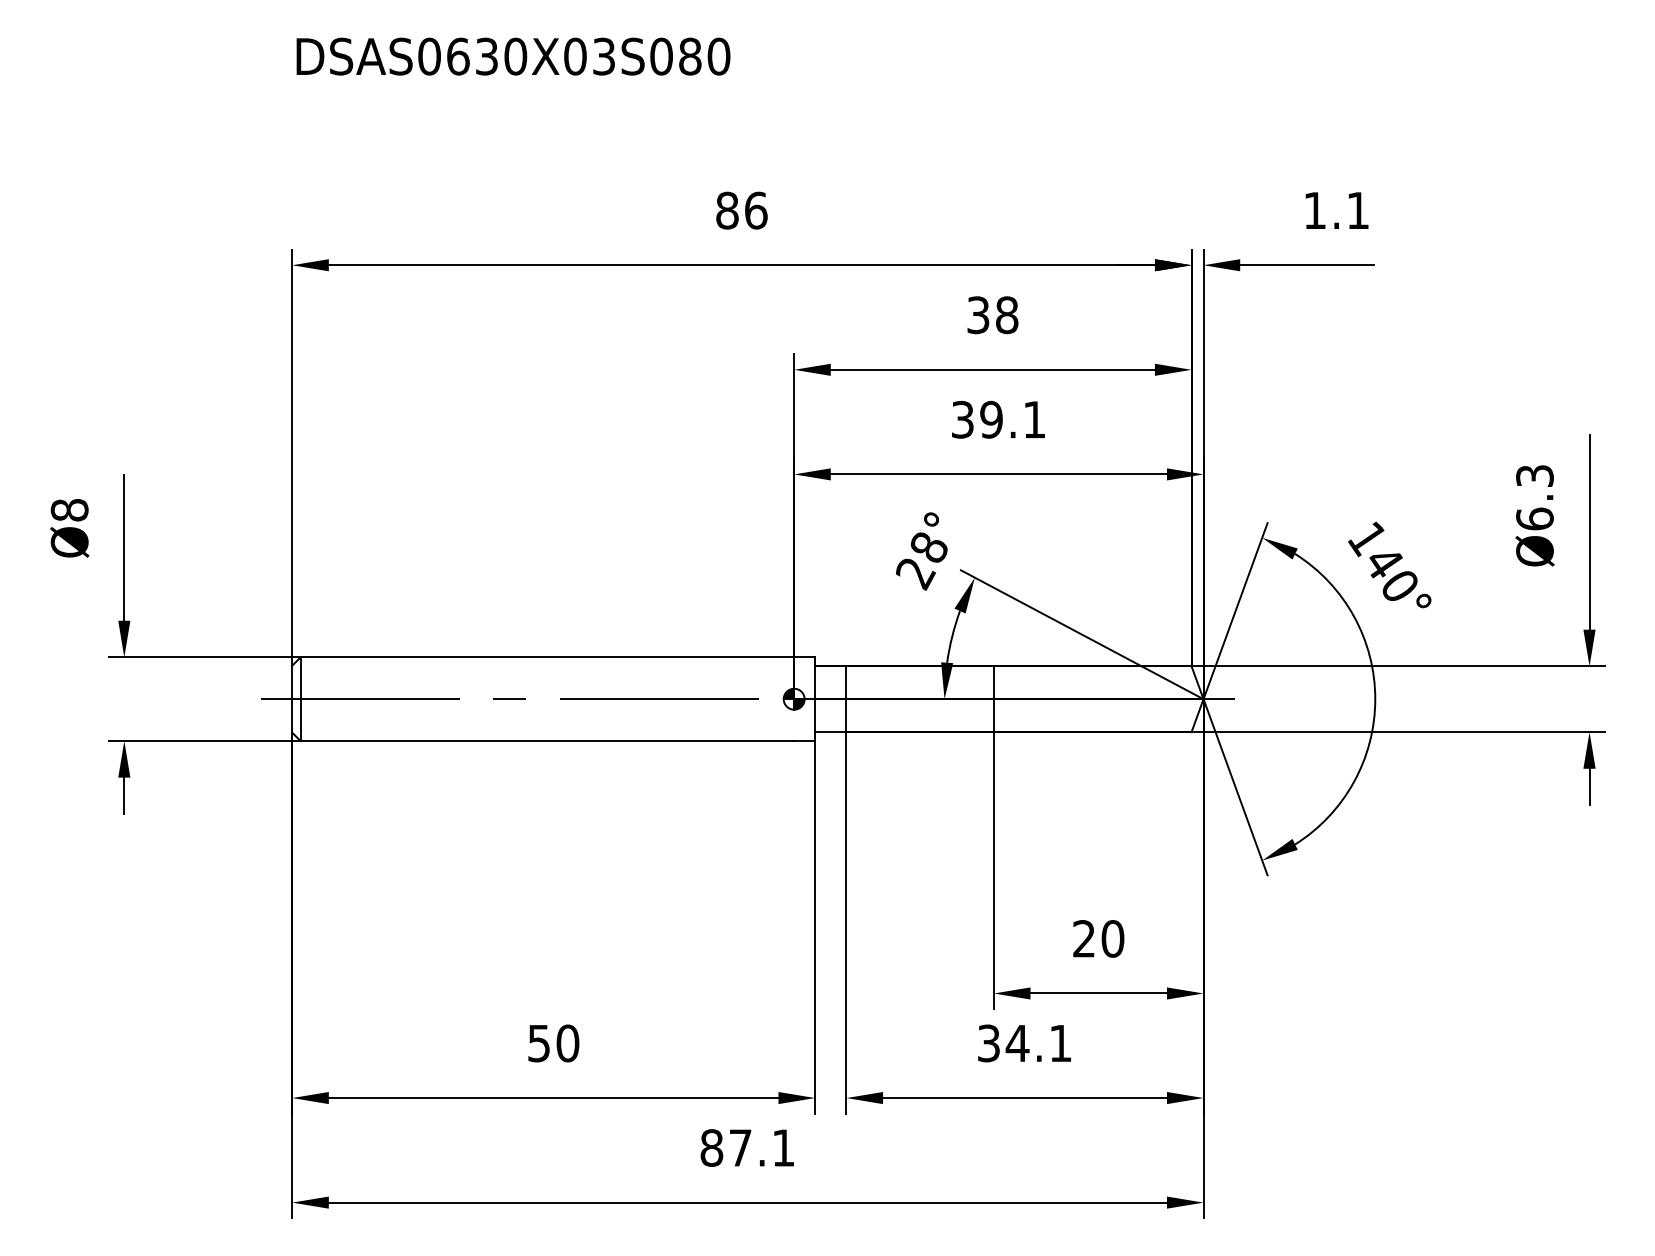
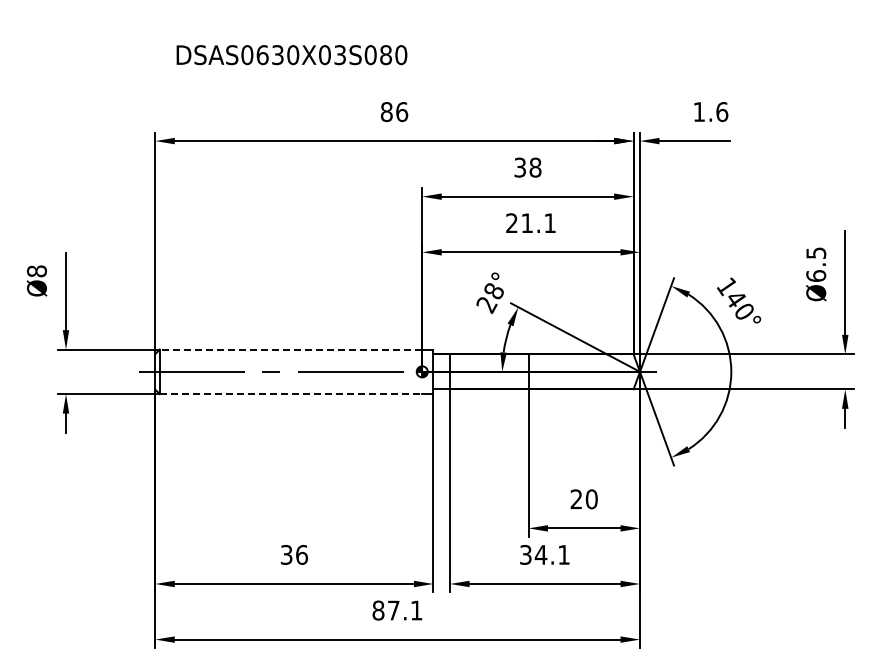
text: (512, 57) -> (291, 55), moved
text: (1358, 211) -> (722, 112), 1.1 -> 1.6
text: (976, 420) -> (519, 223), 39.1 -> 21.1
text: (1533, 474) -> (815, 252), Ø6.3 -> Ø6.5
line: (546, 657) -> (290, 349), solid -> dashed
line: (548, 741) -> (291, 394), solid -> dashed
text: (553, 1042) -> (294, 554), 50 -> 36

